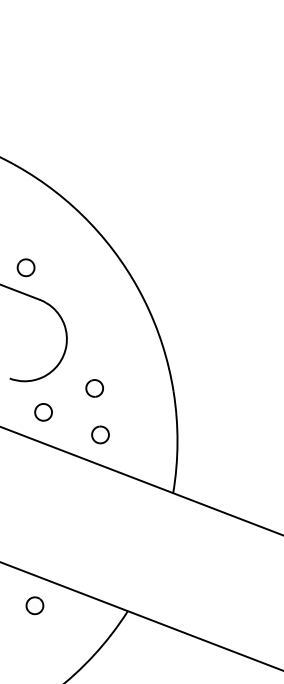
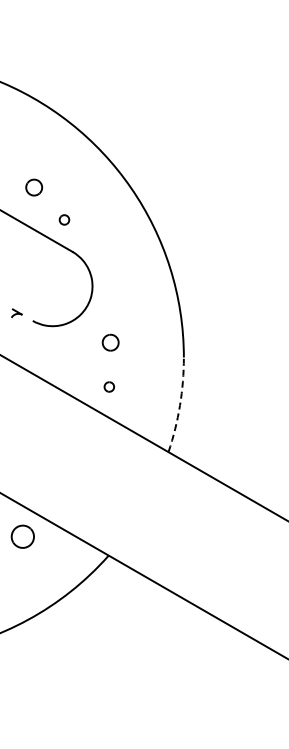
part: (26, 267) -> (64, 219), size x0.6
part: (43, 412) -> (59, 357), removed
part: (100, 434) -> (109, 386), size x0.6
arc: (178, 442) -> (180, 405), solid -> dashed
part: (34, 605) -> (22, 536), size x1.4

